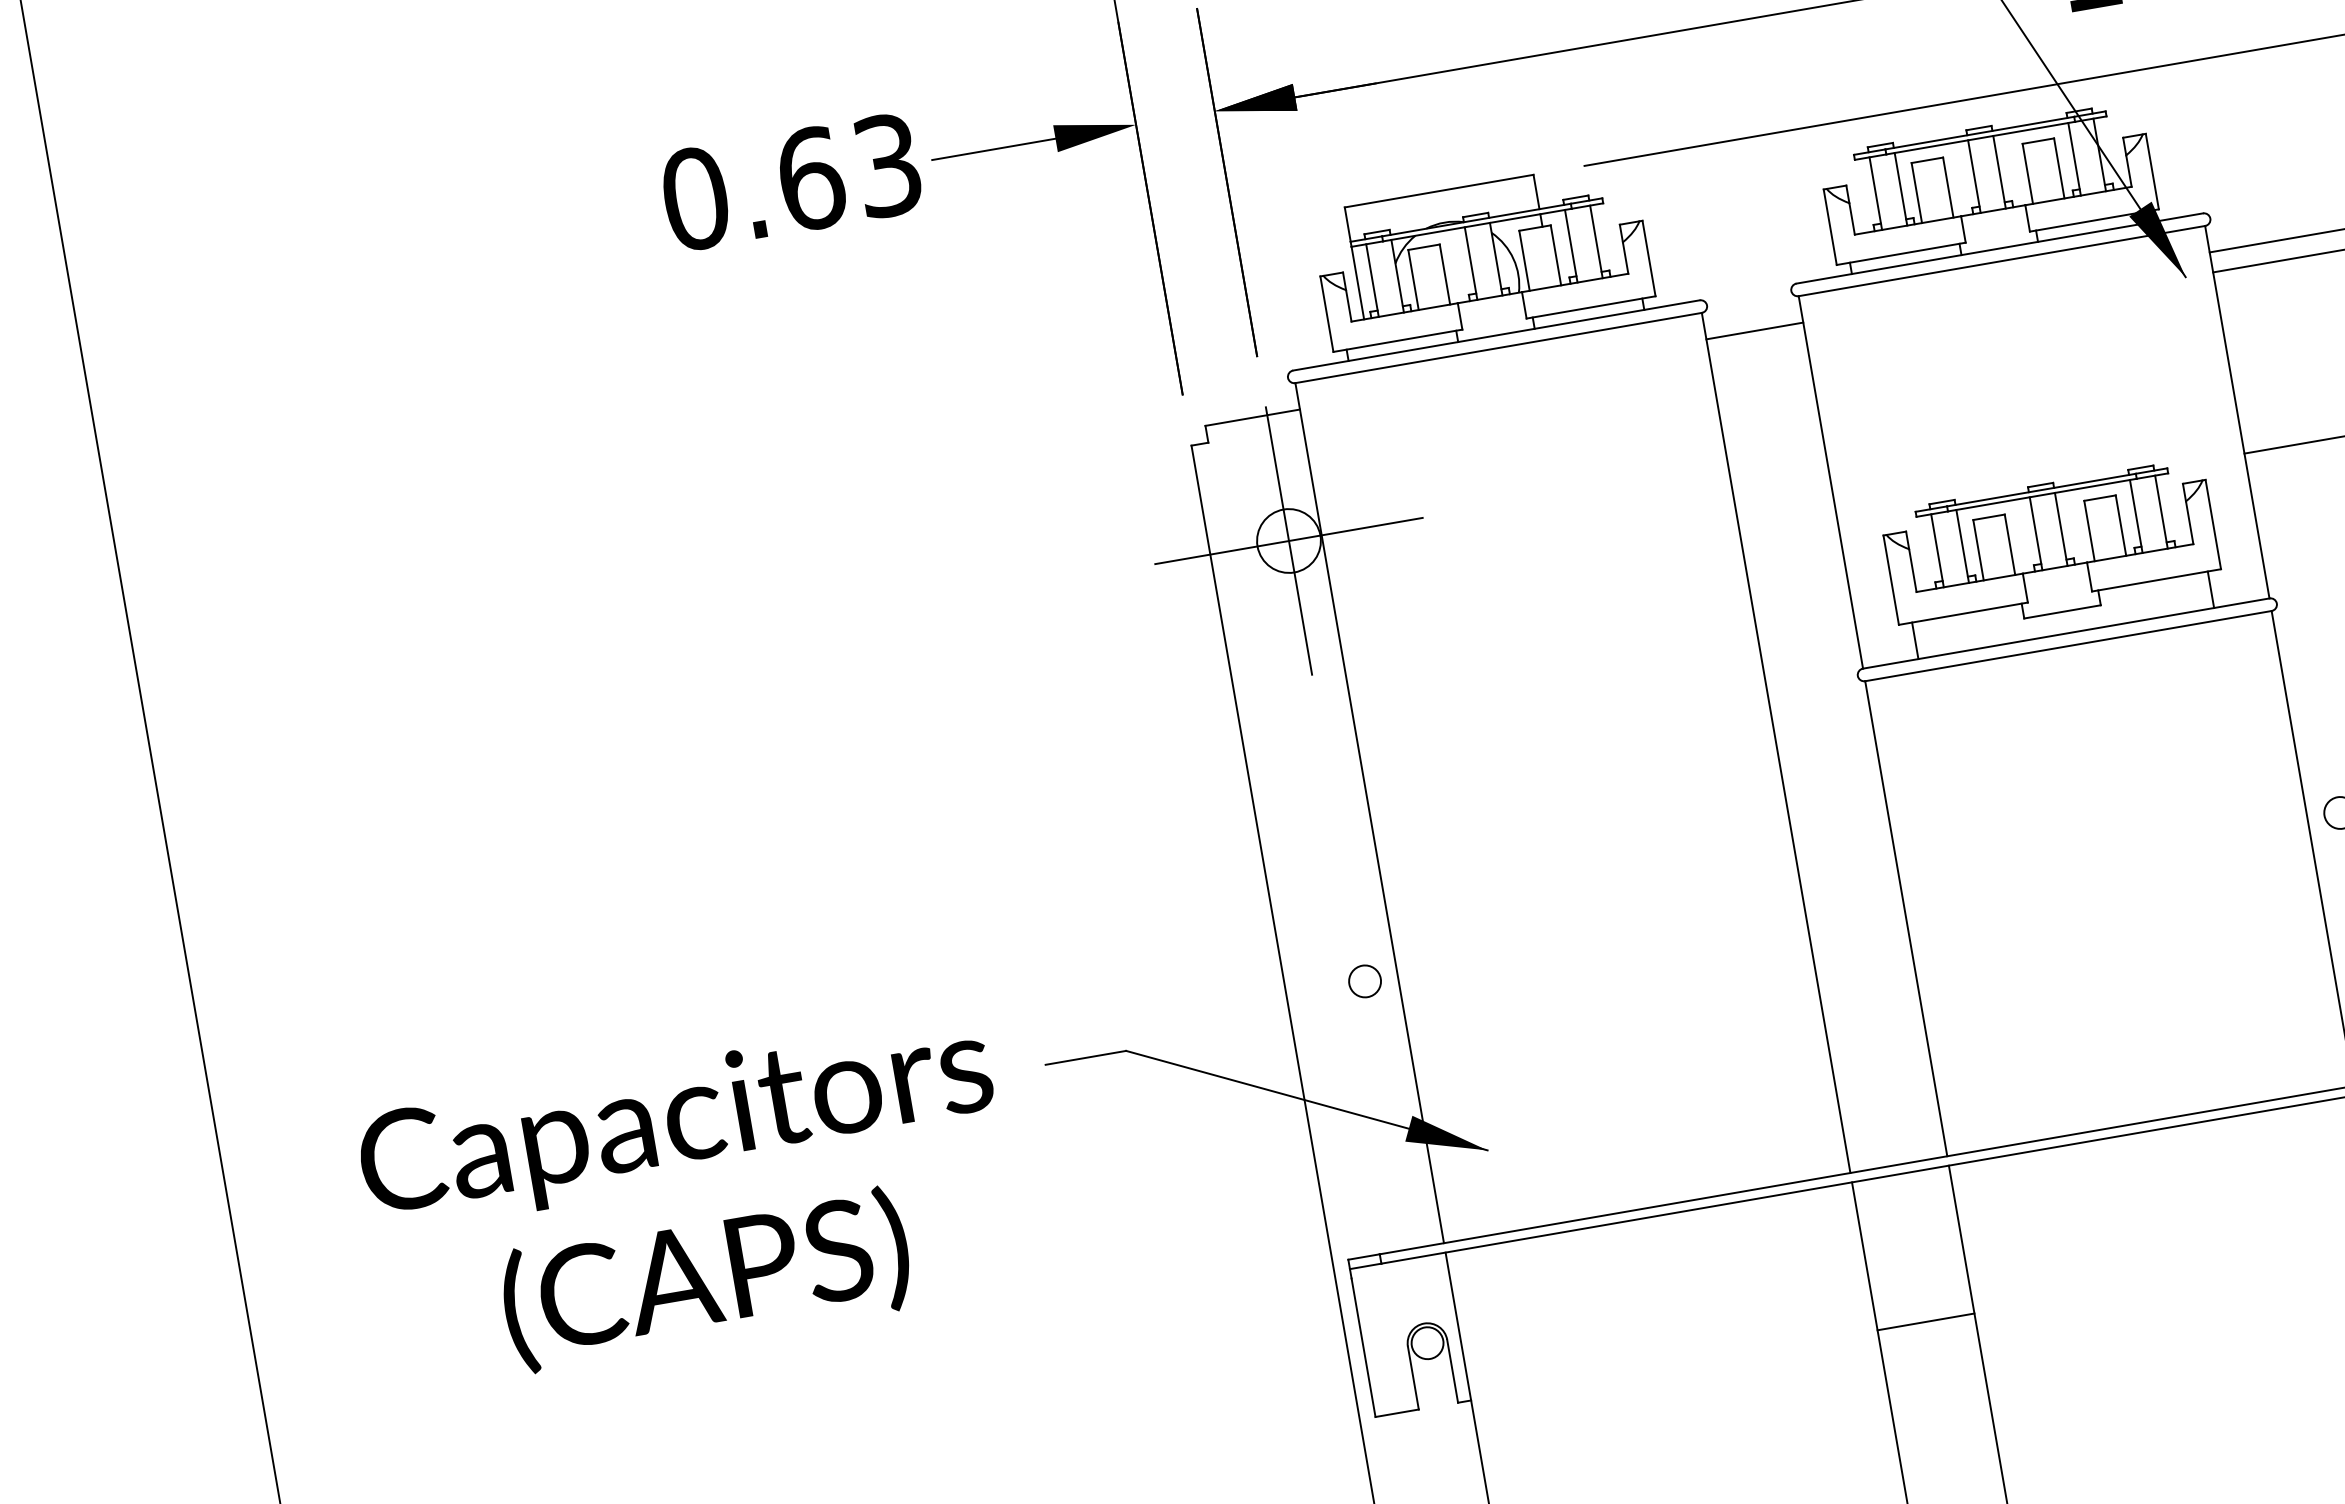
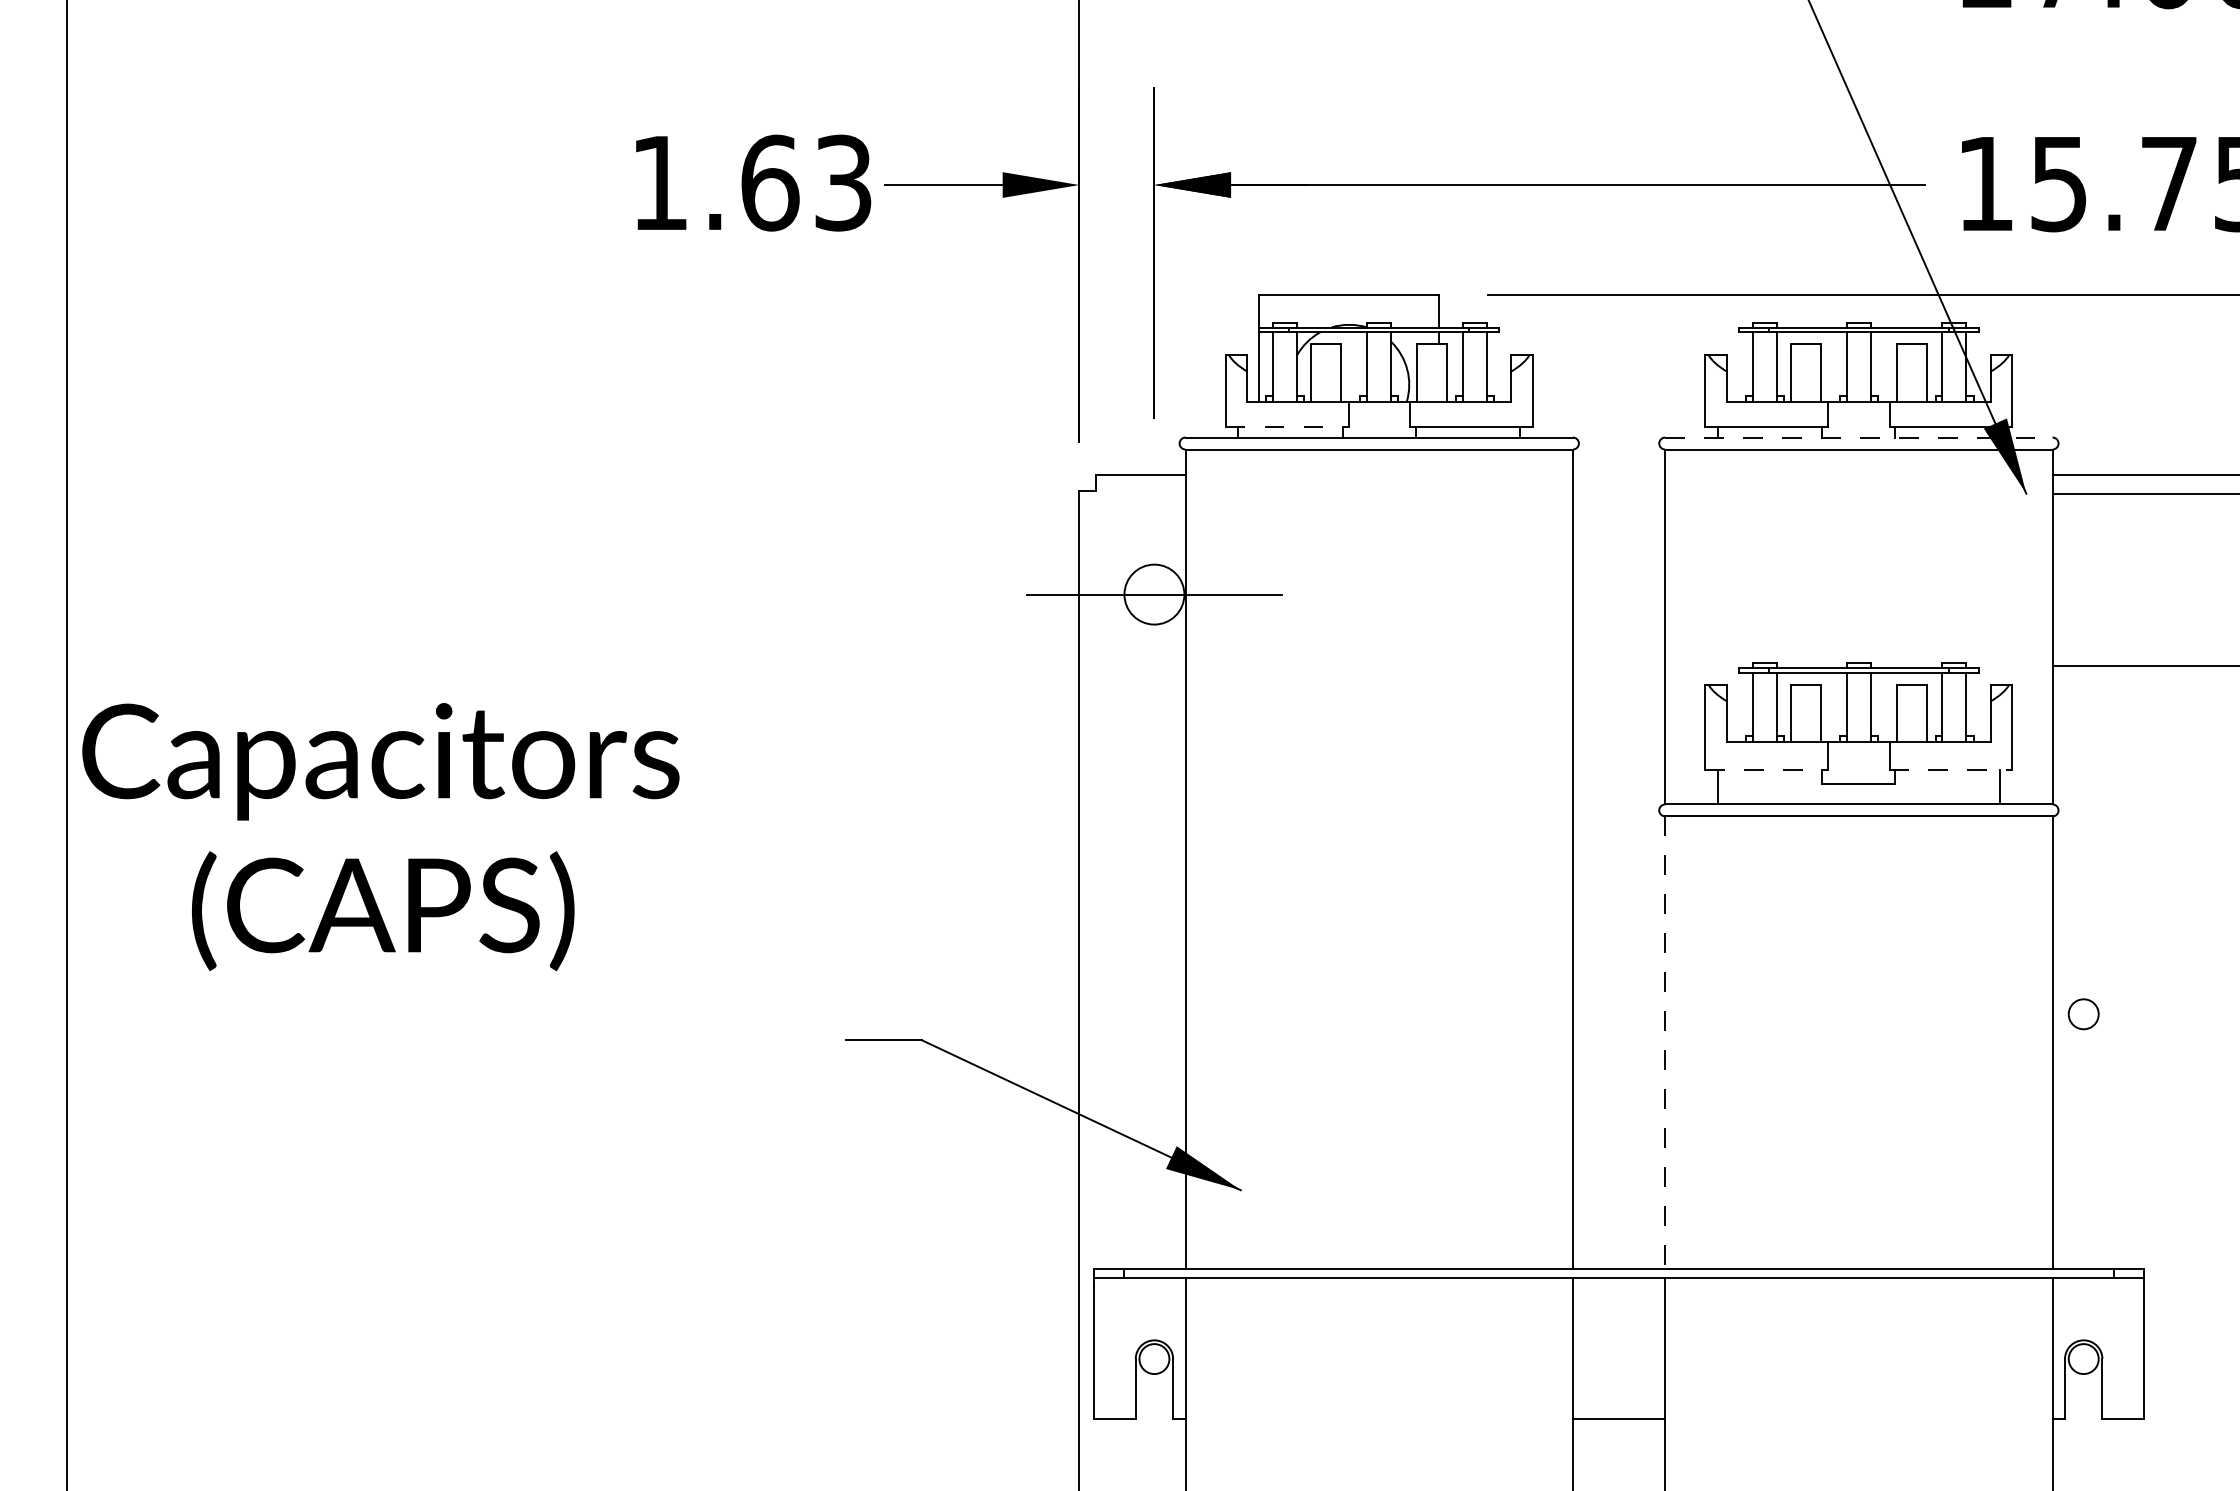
text: (695, 198) -> (660, 182), 0.63 -> 1.63
line: (1999, 248) -> (1858, 437), solid -> dashed
line: (1754, 330) -> (1618, 474), removed
line: (1398, 340) -> (1287, 426), solid -> dashed
line: (1289, 540) -> (1154, 594), removed
line: (2157, 580) -> (1951, 769), solid -> dashed
line: (1964, 613) -> (1767, 769), solid -> dashed
line: (1906, 919) -> (1665, 1043), solid -> dashed
circle: (1365, 981) -> (1154, 1014), removed
text: (690, 1203) -> (380, 837), moved

